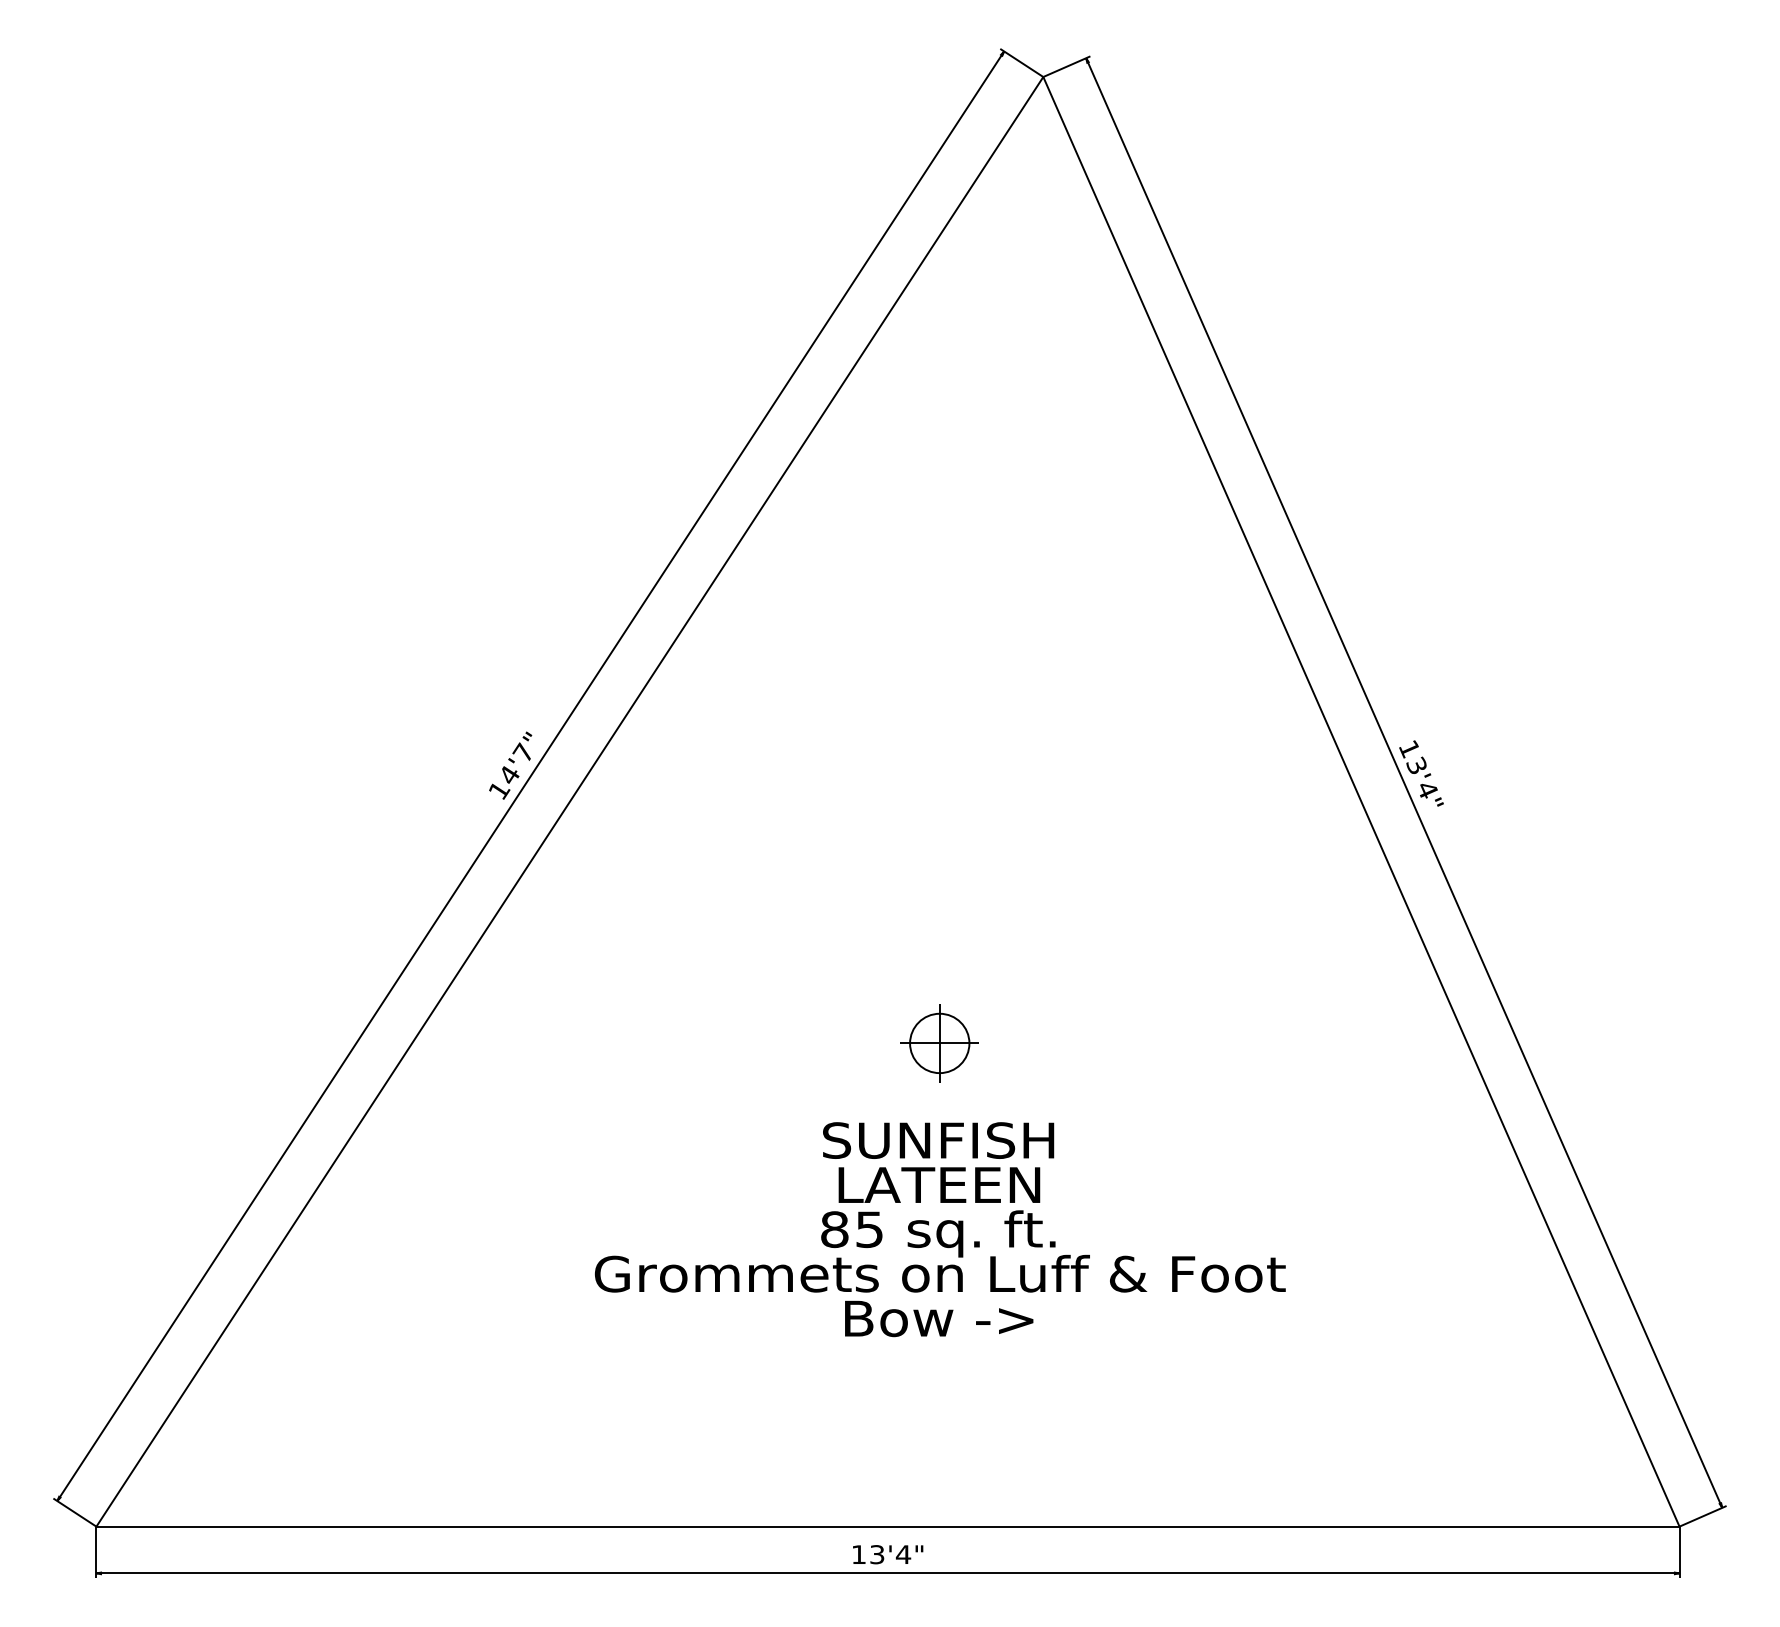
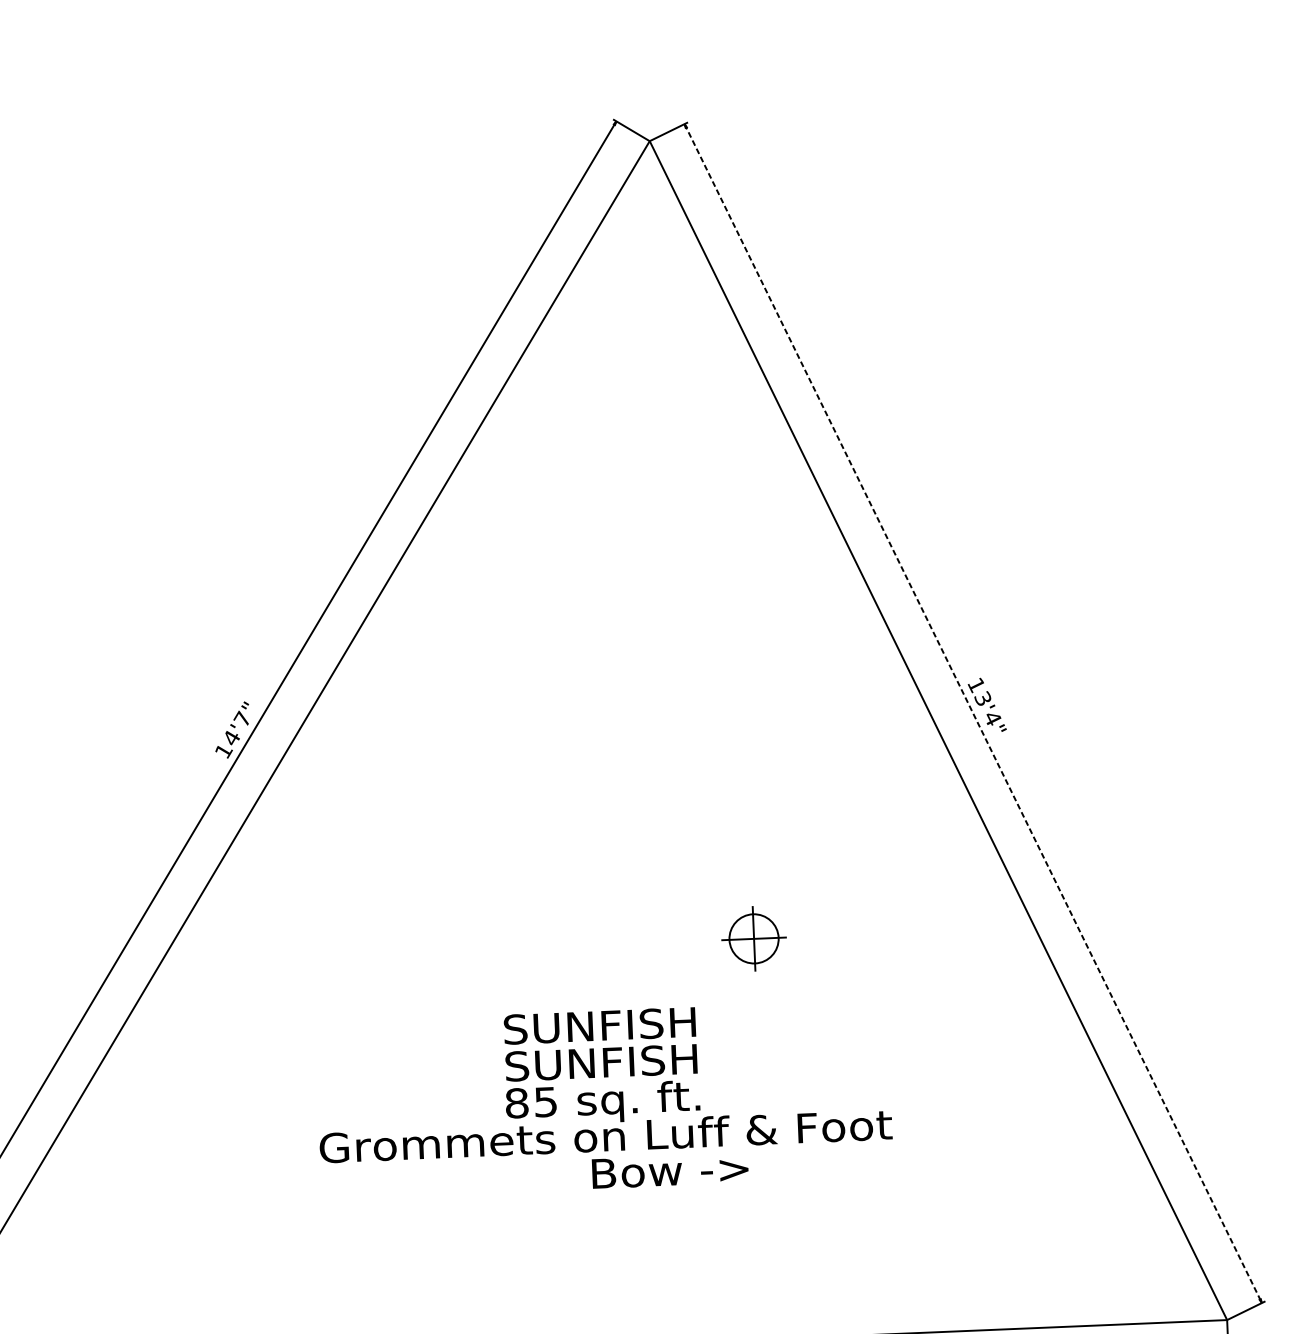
line: (1404, 783) -> (973, 713), solid -> dashed
part: (939, 1043) -> (753, 938), moved
text: (938, 1184) -> (601, 1062), LATEEN -> SUNFISH
text: (939, 1318) -> (670, 1170), moved

